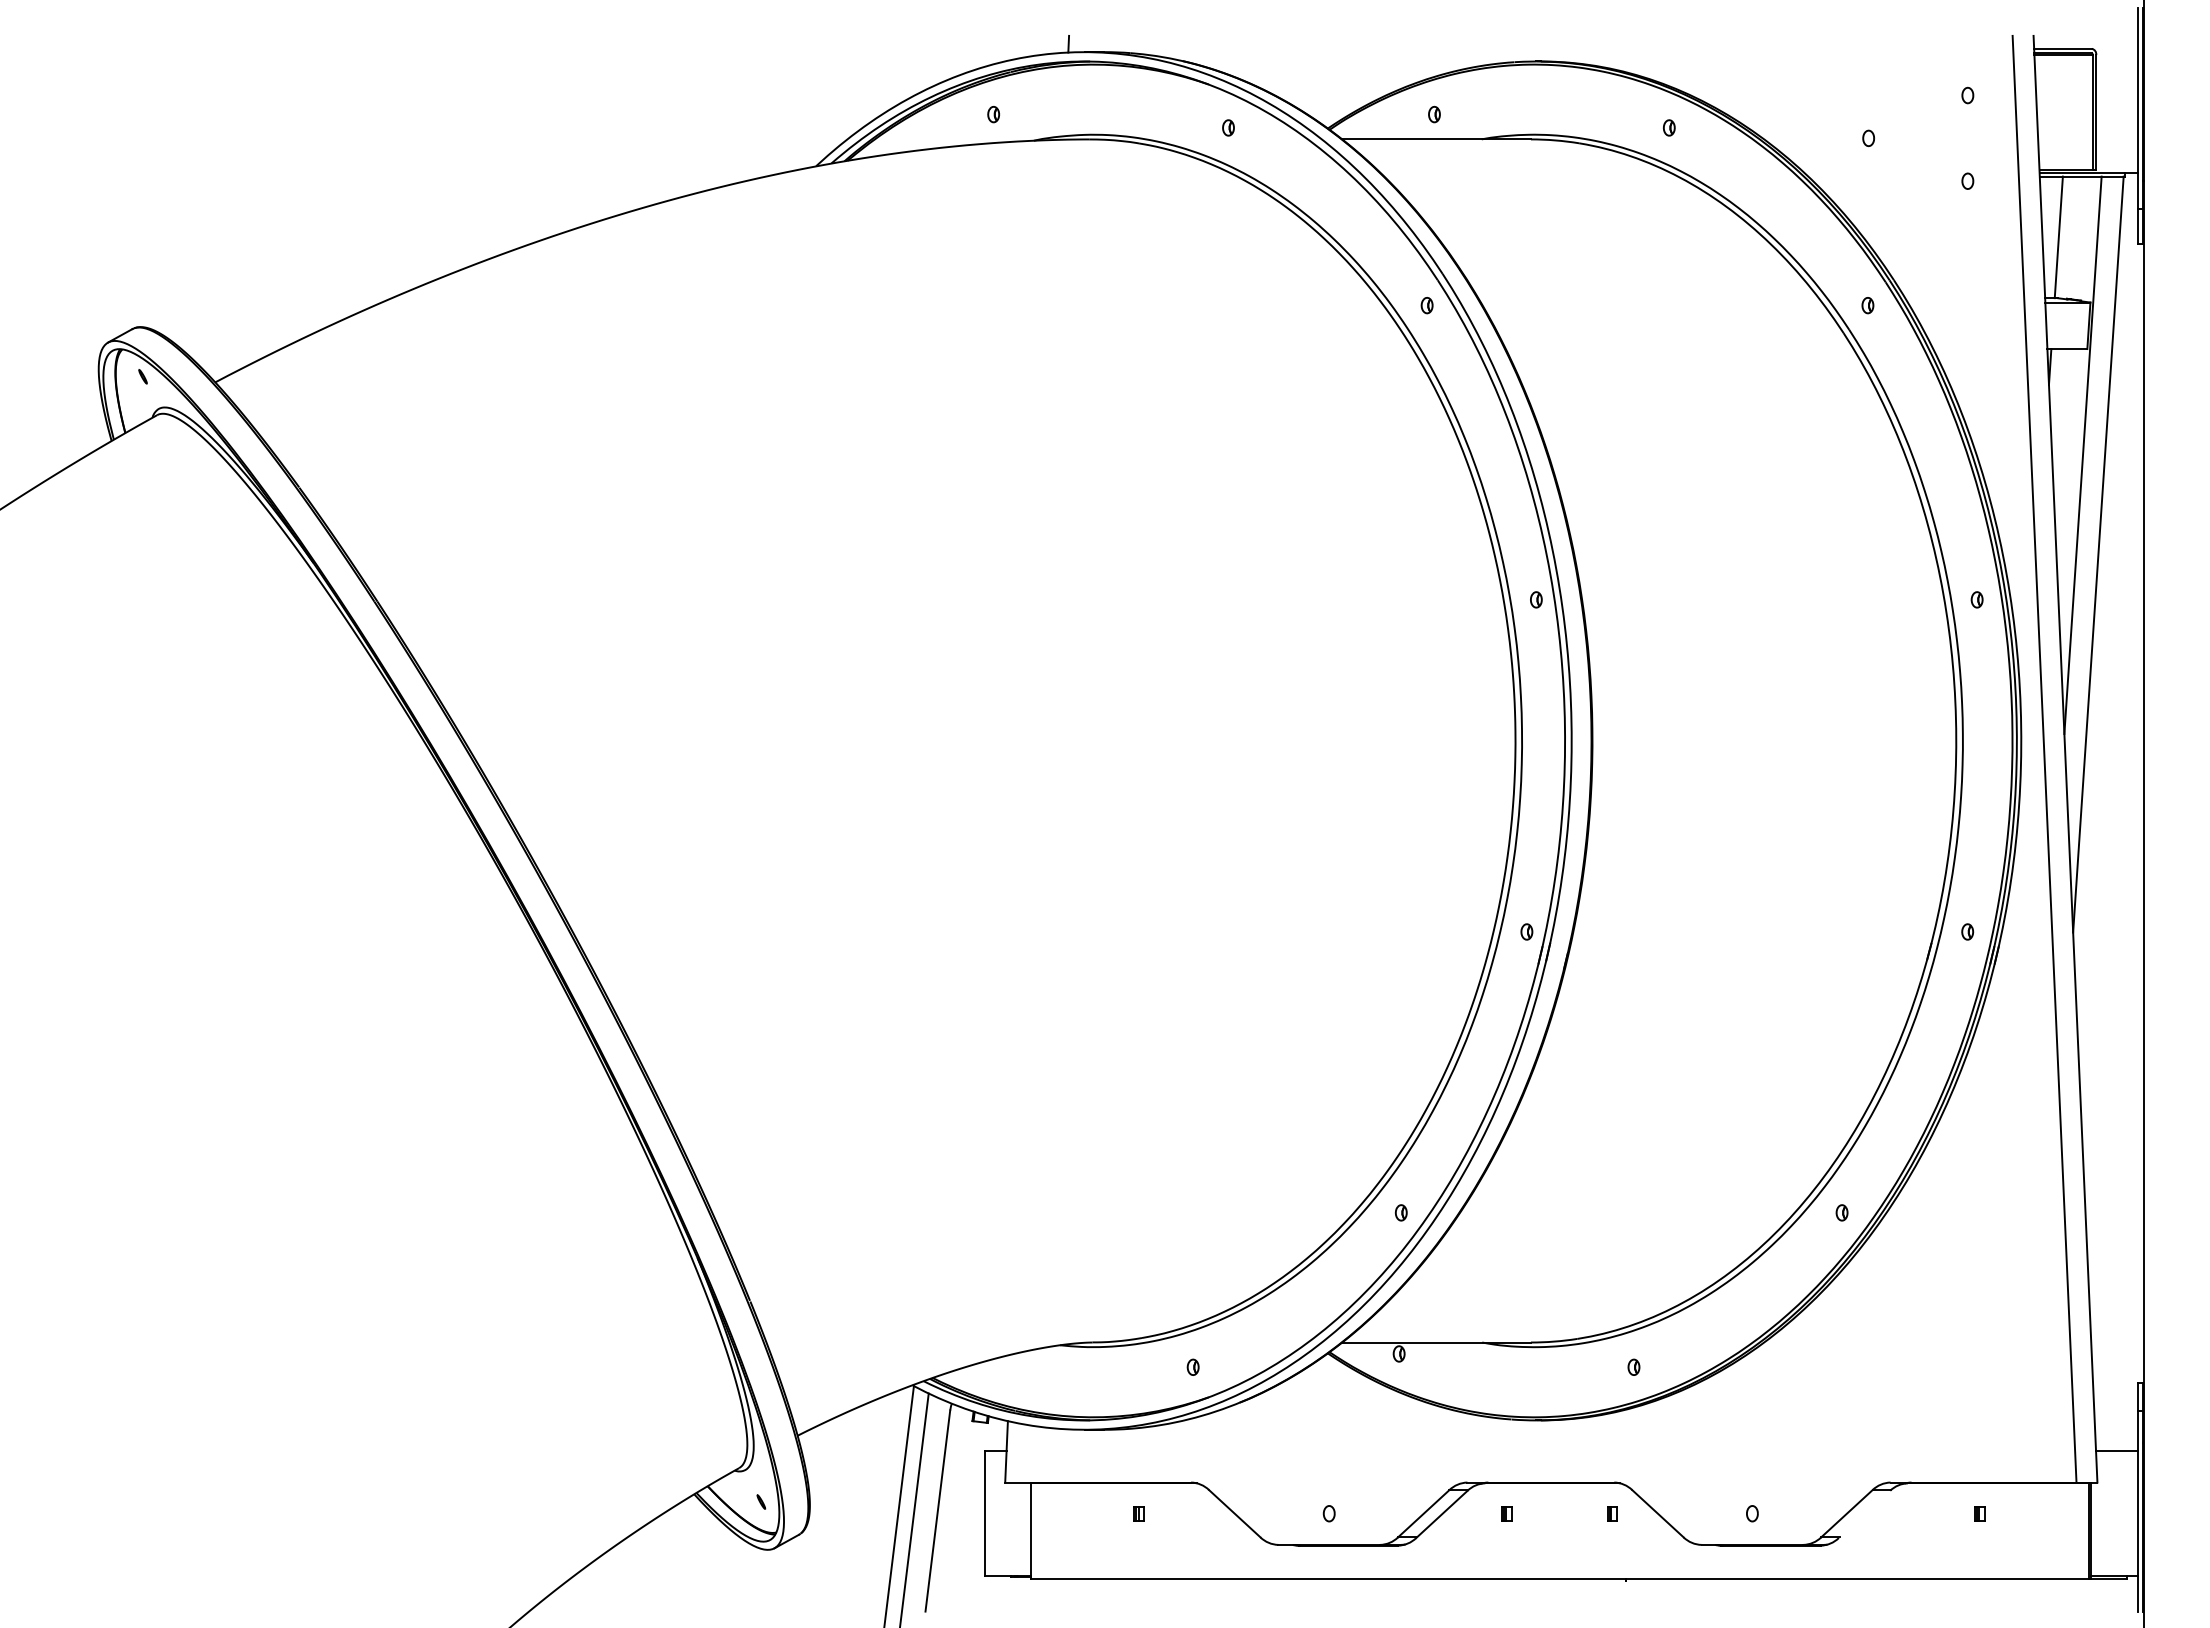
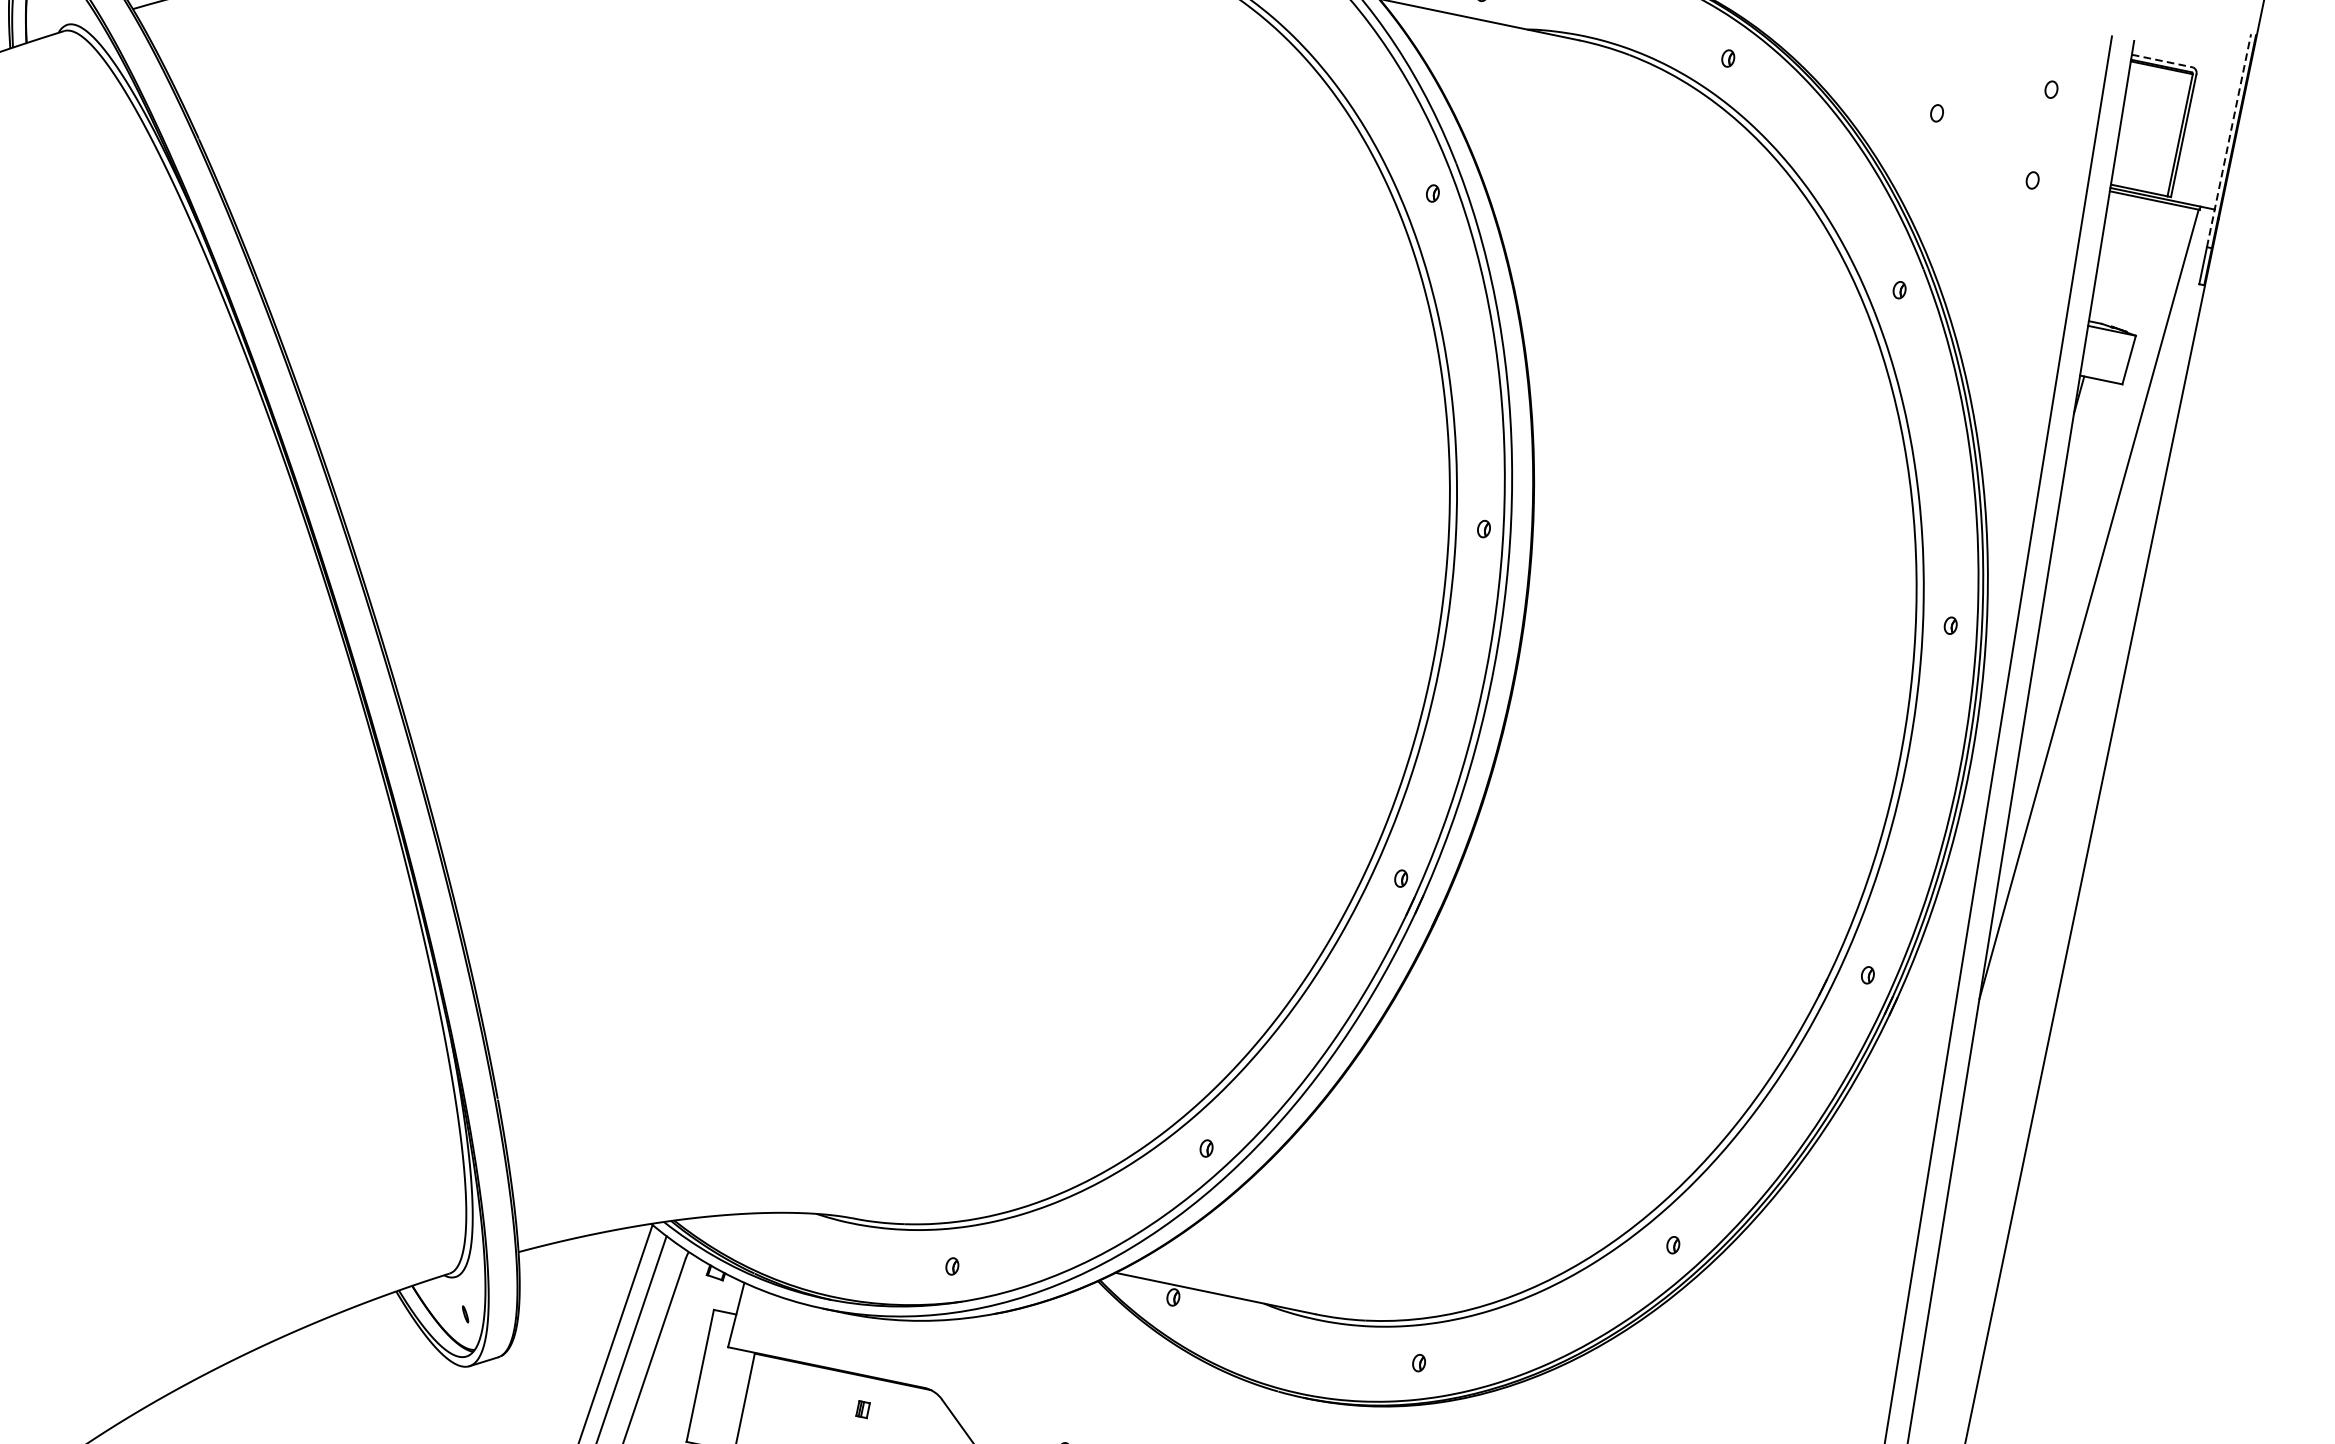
line: (2062, 48) -> (2162, 60), solid -> dashed
line: (2138, 108) -> (2229, 140), solid -> dashed
line: (2058, 237) -> (2116, 259), removed
line: (2082, 454) -> (2094, 494), removed

